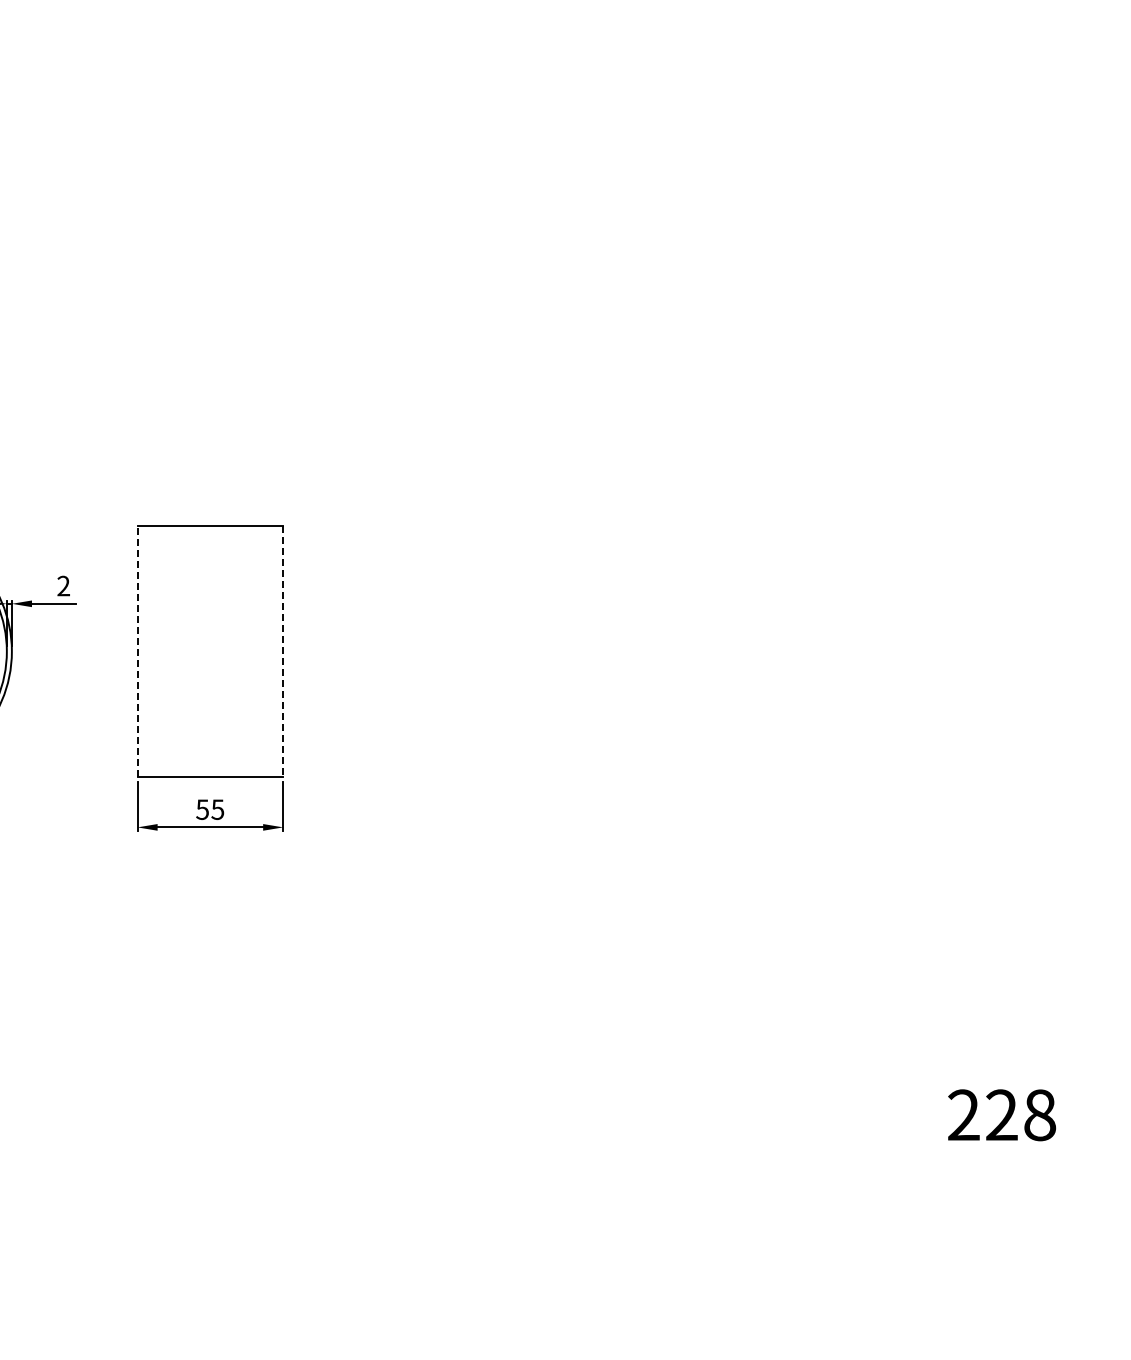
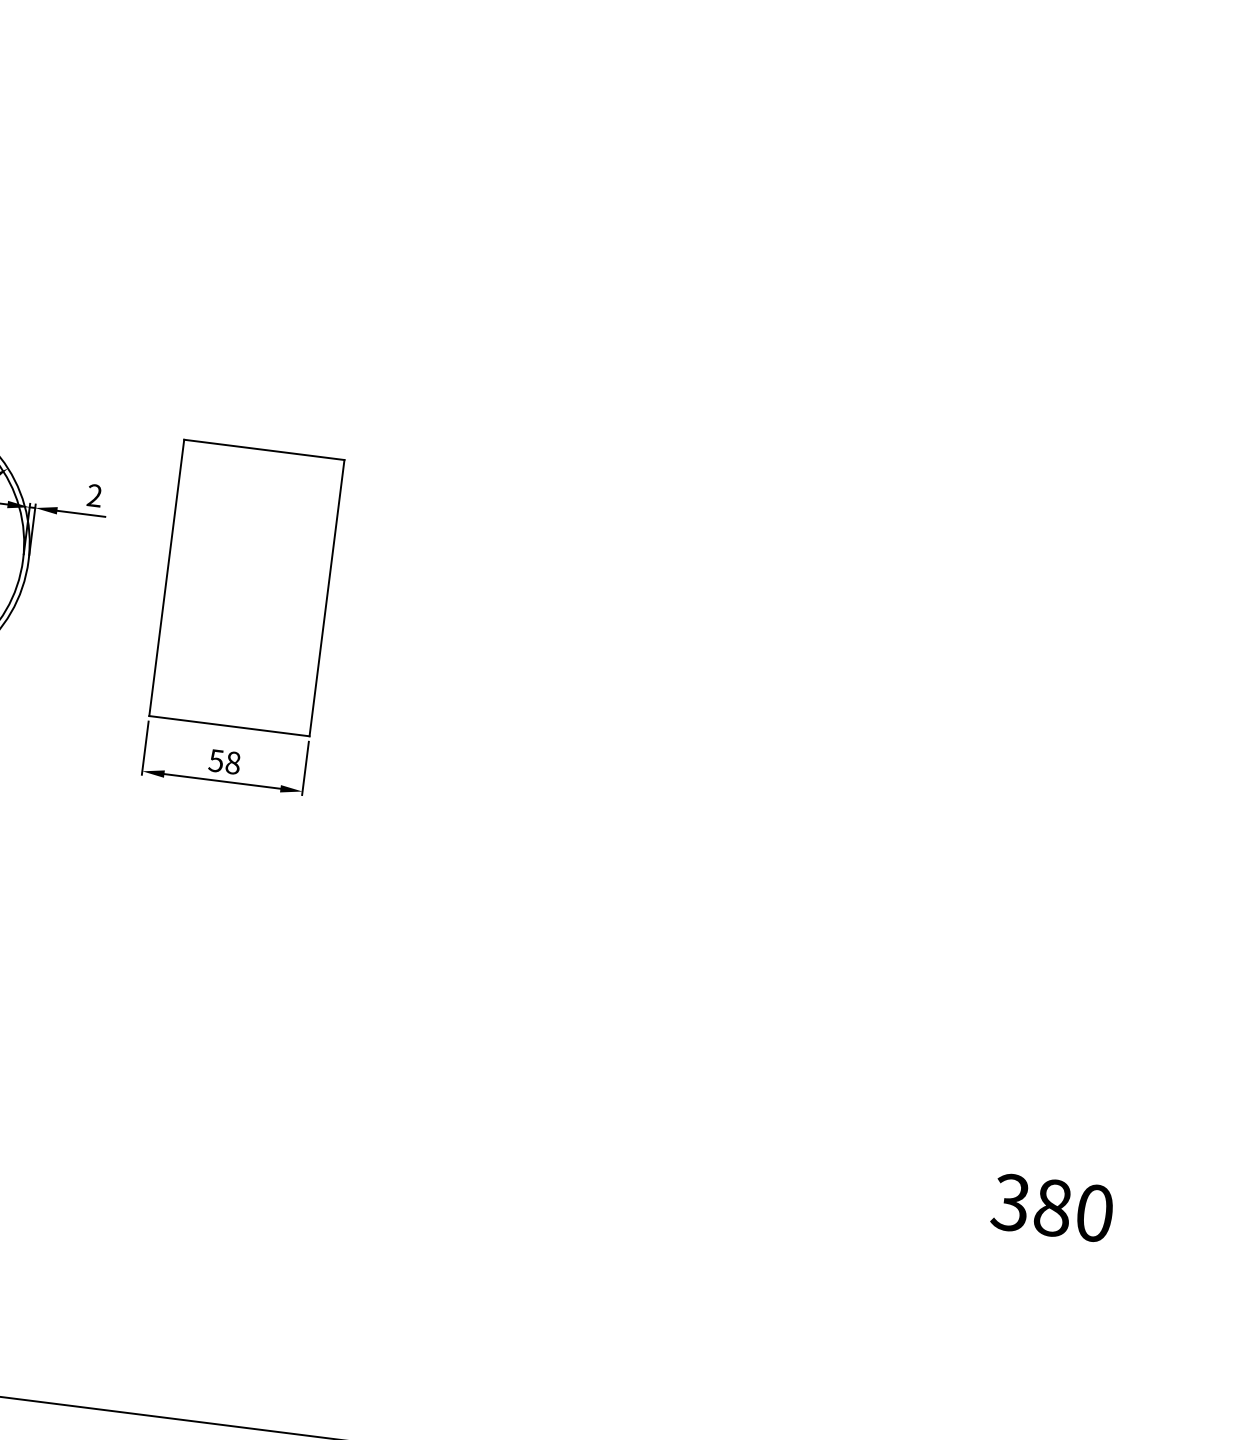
line: (137, 651) -> (166, 577), dashed -> solid
line: (283, 651) -> (327, 598), dashed -> solid
text: (217, 809) -> (232, 762), 55 -> 58
text: (1001, 1115) -> (1052, 1208), 228 -> 380

